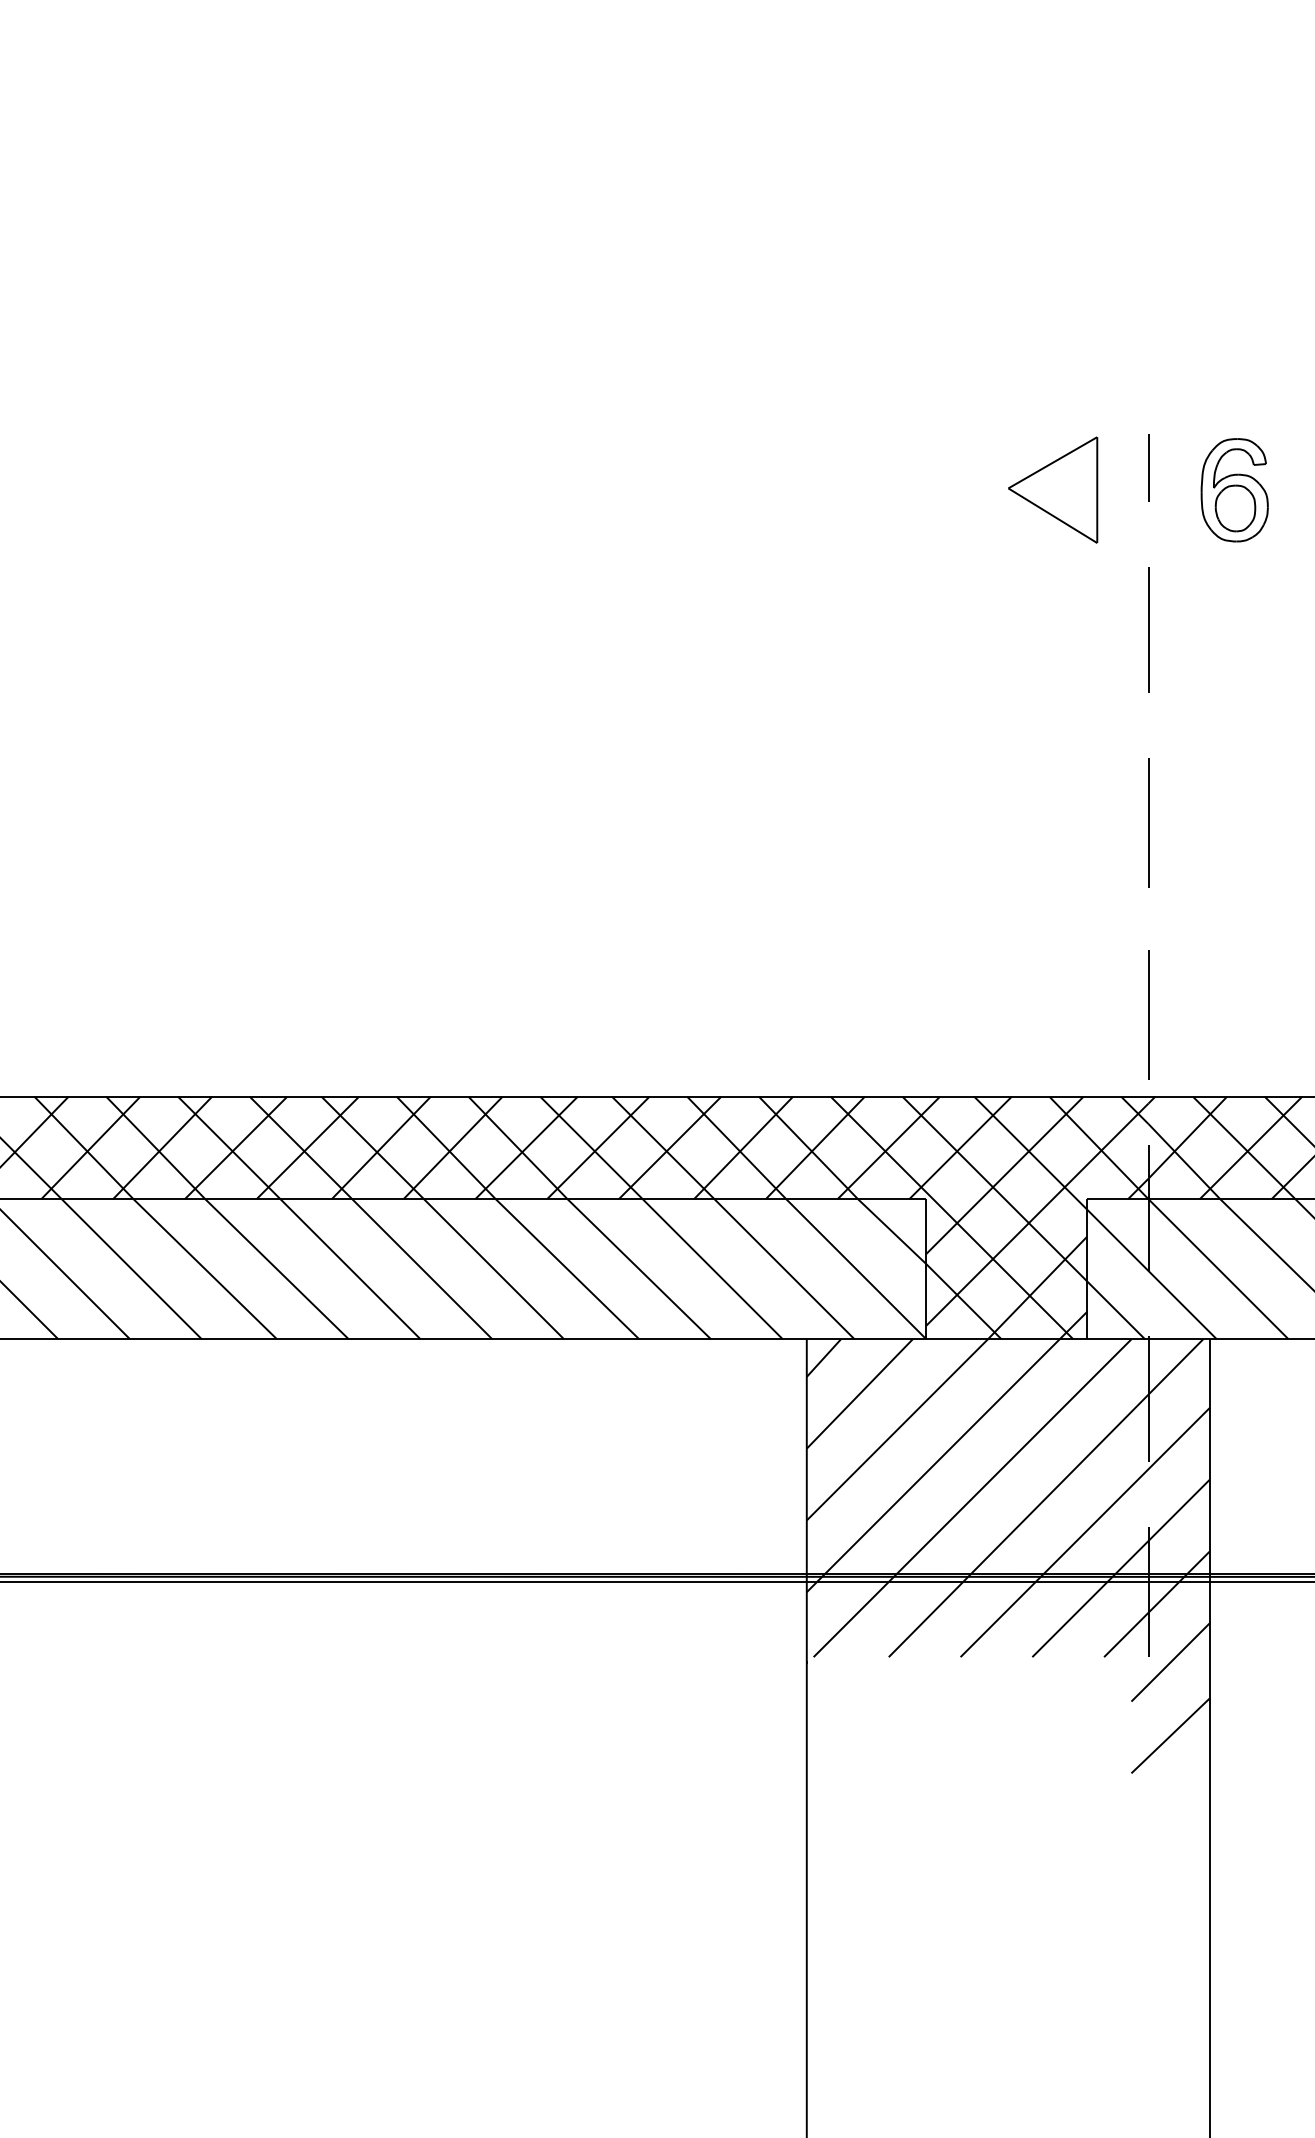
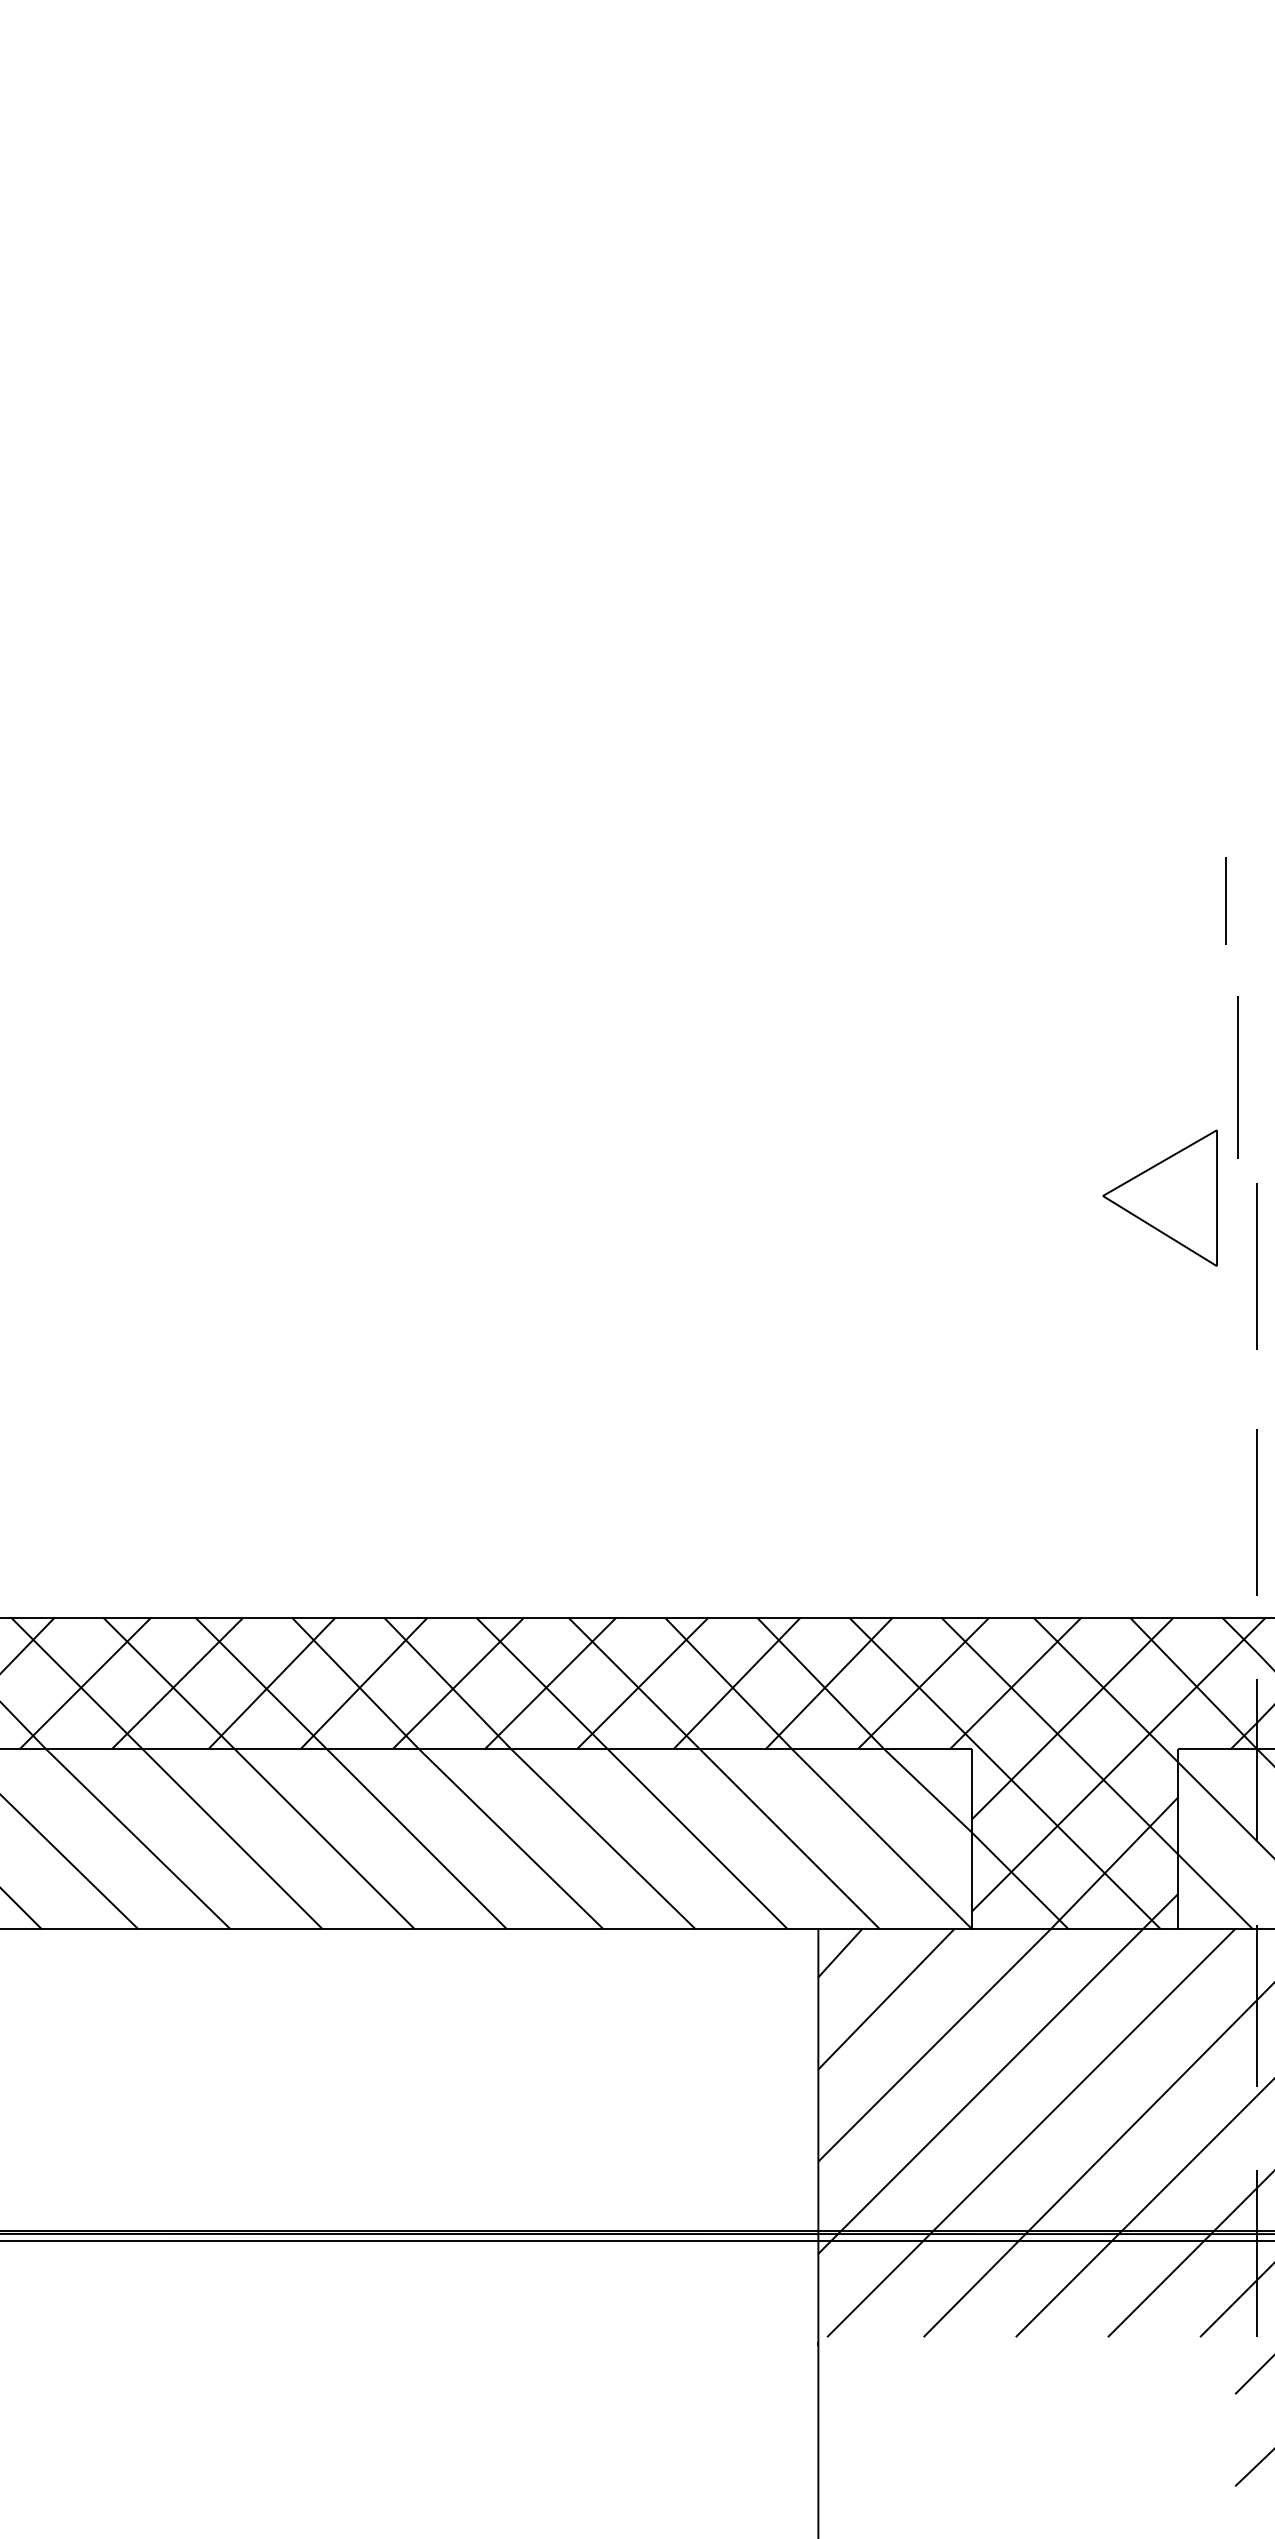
line: (1148, 467) -> (1226, 900), moved
part: (1053, 489) -> (1160, 1197), moved
line: (1148, 629) -> (1237, 1076), moved

